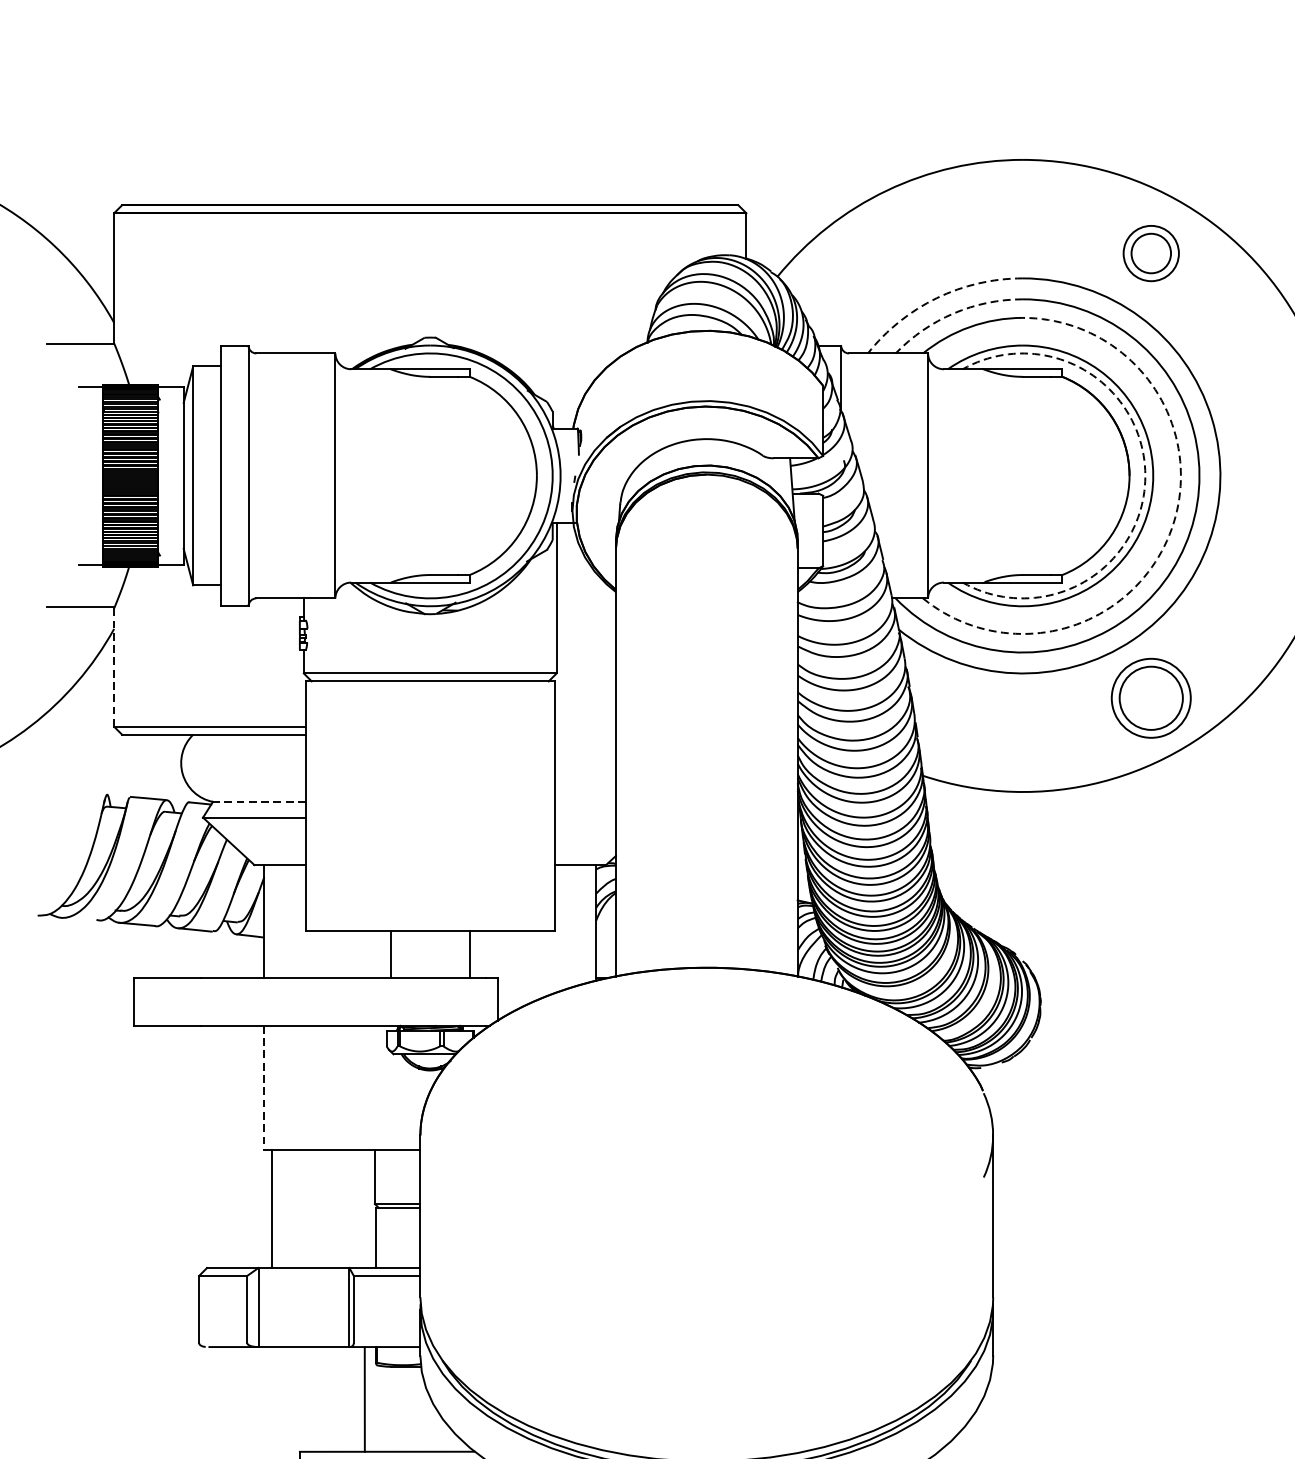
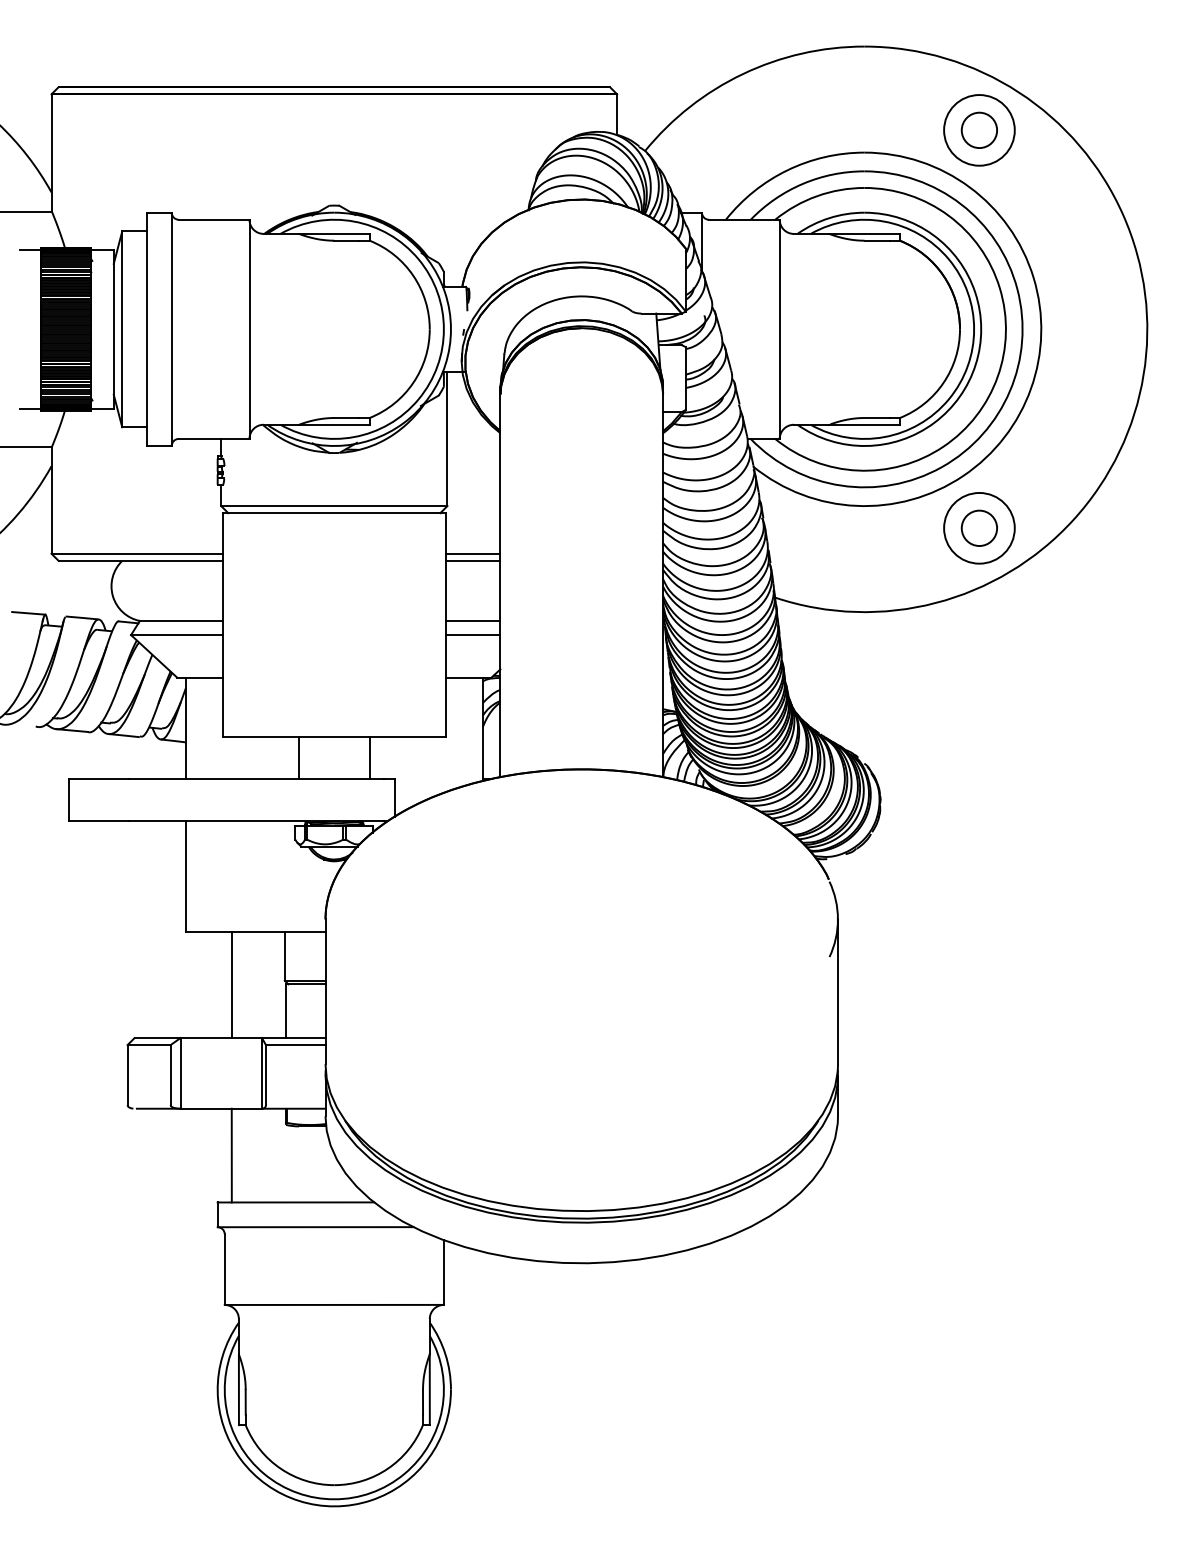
circle: (1151, 253) -> (979, 130), size x1.43
arc: (936, 298) -> (787, 170), dashed -> solid
arc: (953, 312) -> (802, 183), dashed -> solid
arc: (1145, 476) -> (974, 329), dashed -> solid
arc: (1171, 528) -> (997, 376), dashed -> solid
line: (114, 668) -> (51, 501), dashed -> solid
circle: (1151, 698) -> (979, 528), size x0.62
line: (584, 726) -> (472, 553), added
line: (584, 734) -> (472, 560), added
line: (88, 793) -> (28, 613), added
line: (259, 801) -> (181, 620), dashed -> solid
line: (584, 801) -> (472, 620), added
line: (584, 818) -> (472, 635), added
line: (263, 1088) -> (185, 877), dashed -> solid
line: (271, 1209) -> (231, 985), moved
line: (364, 1399) -> (231, 1155), moved

